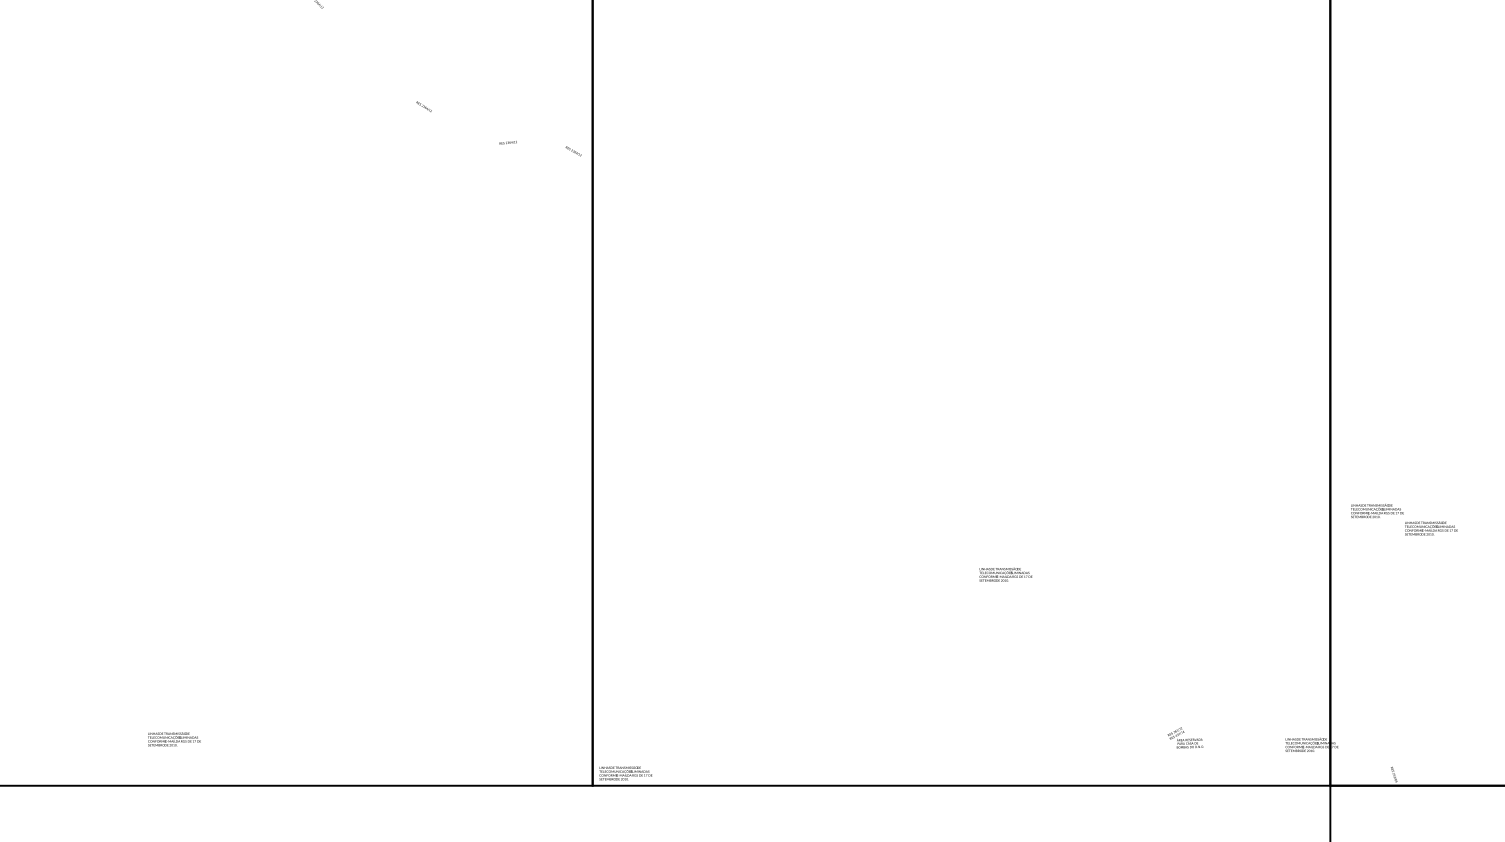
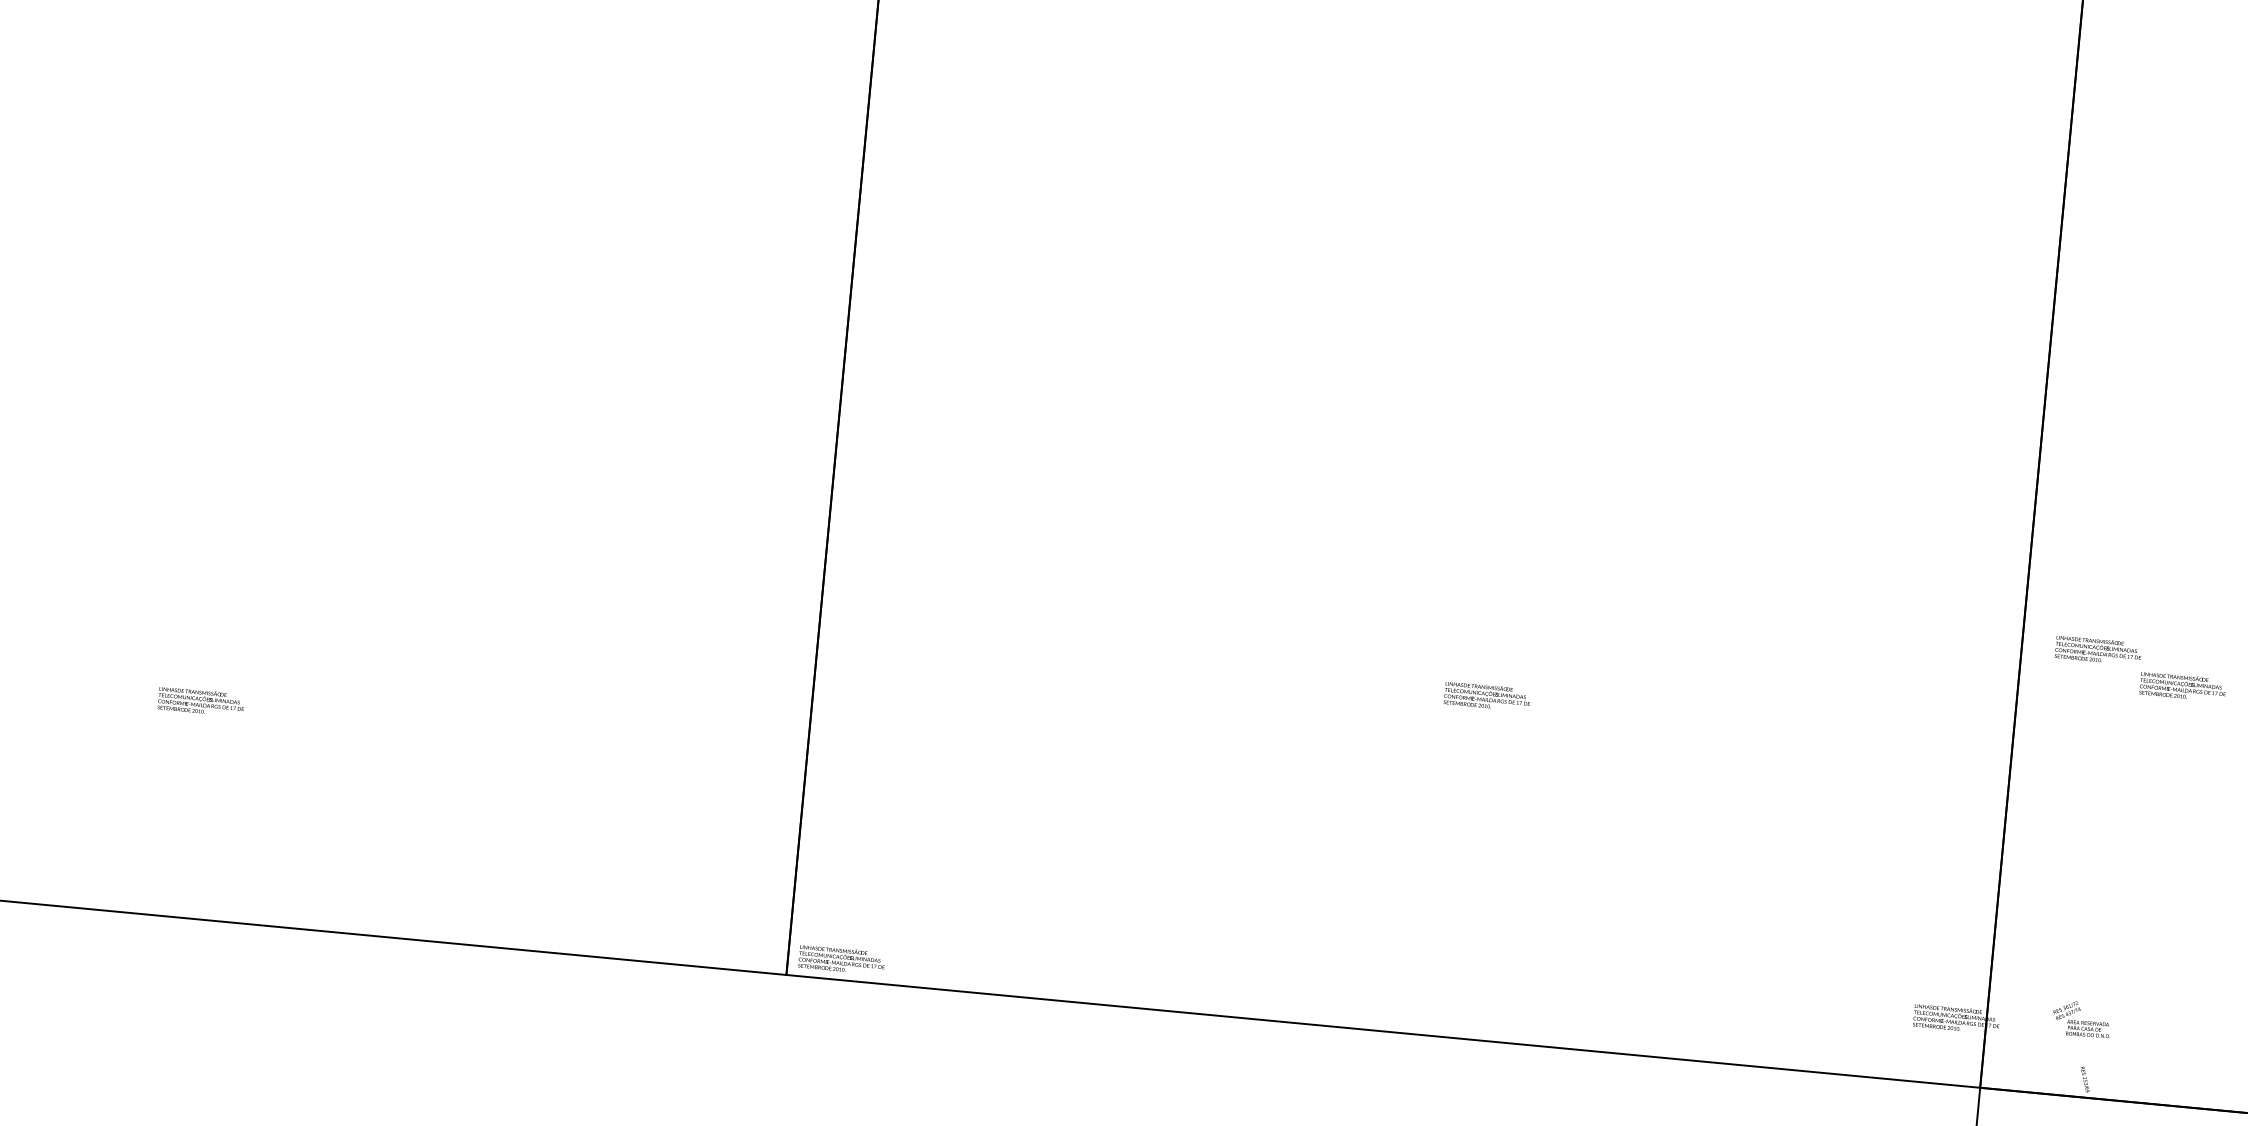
text: (1185, 737) -> (2081, 1018), moved
text: (174, 739) -> (201, 702), moved

